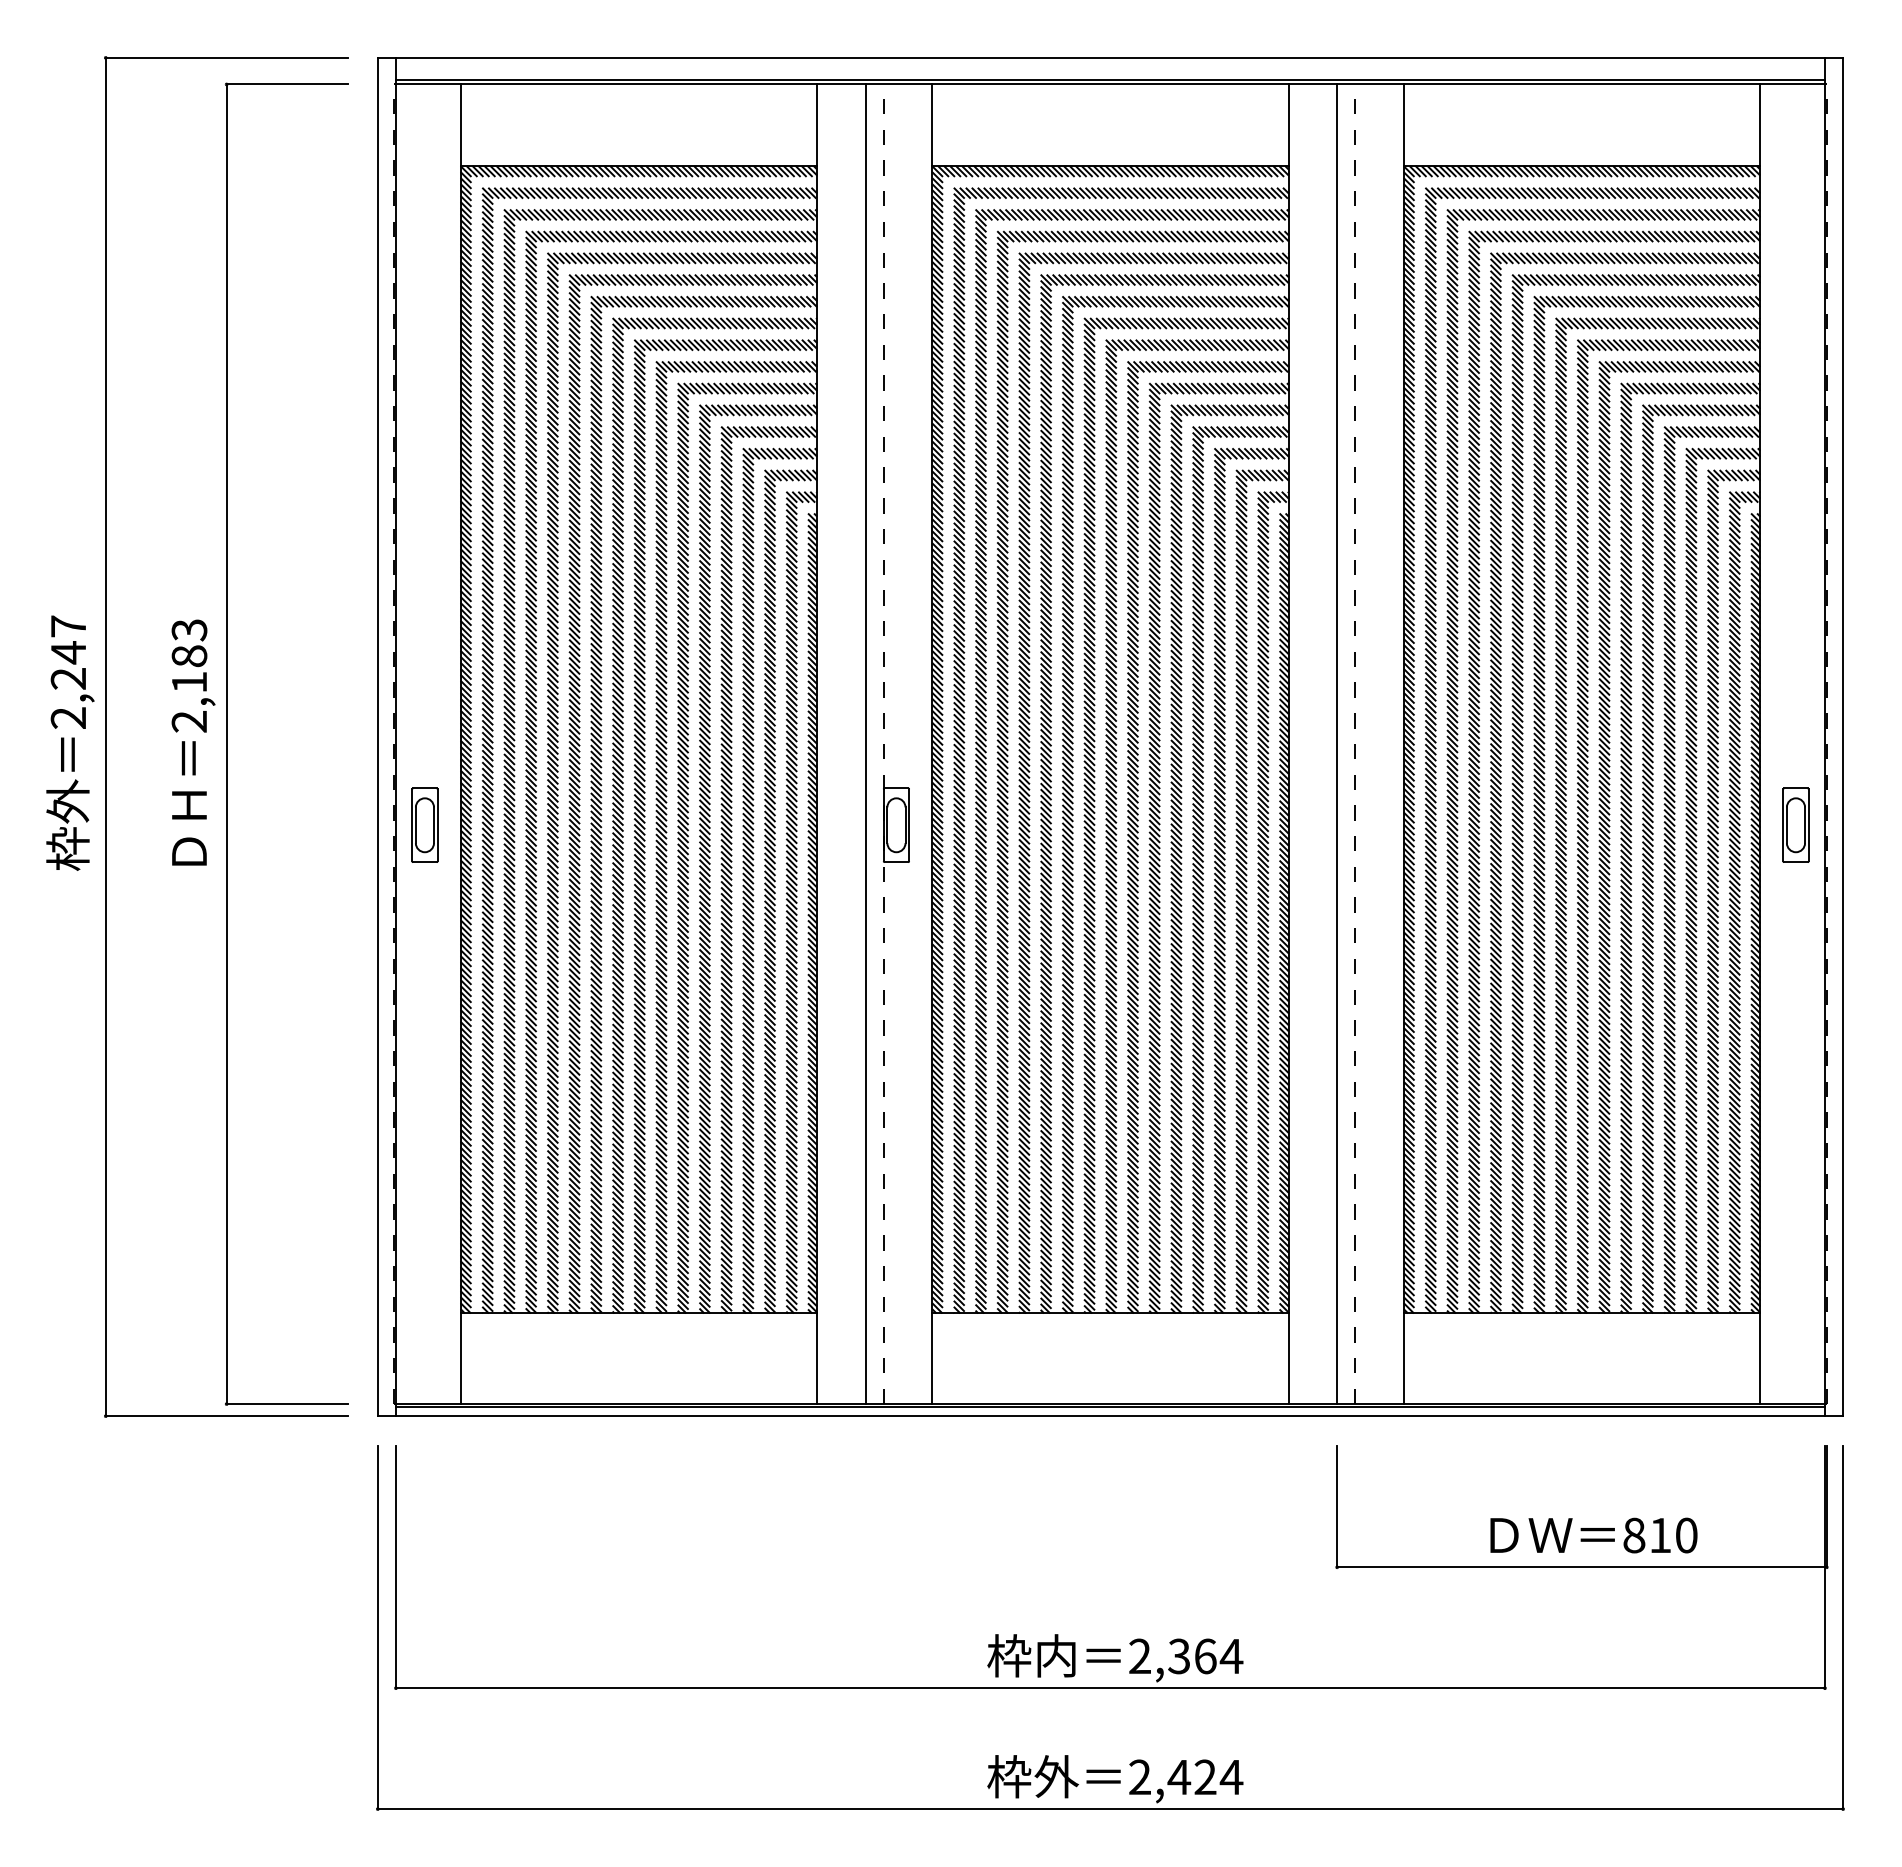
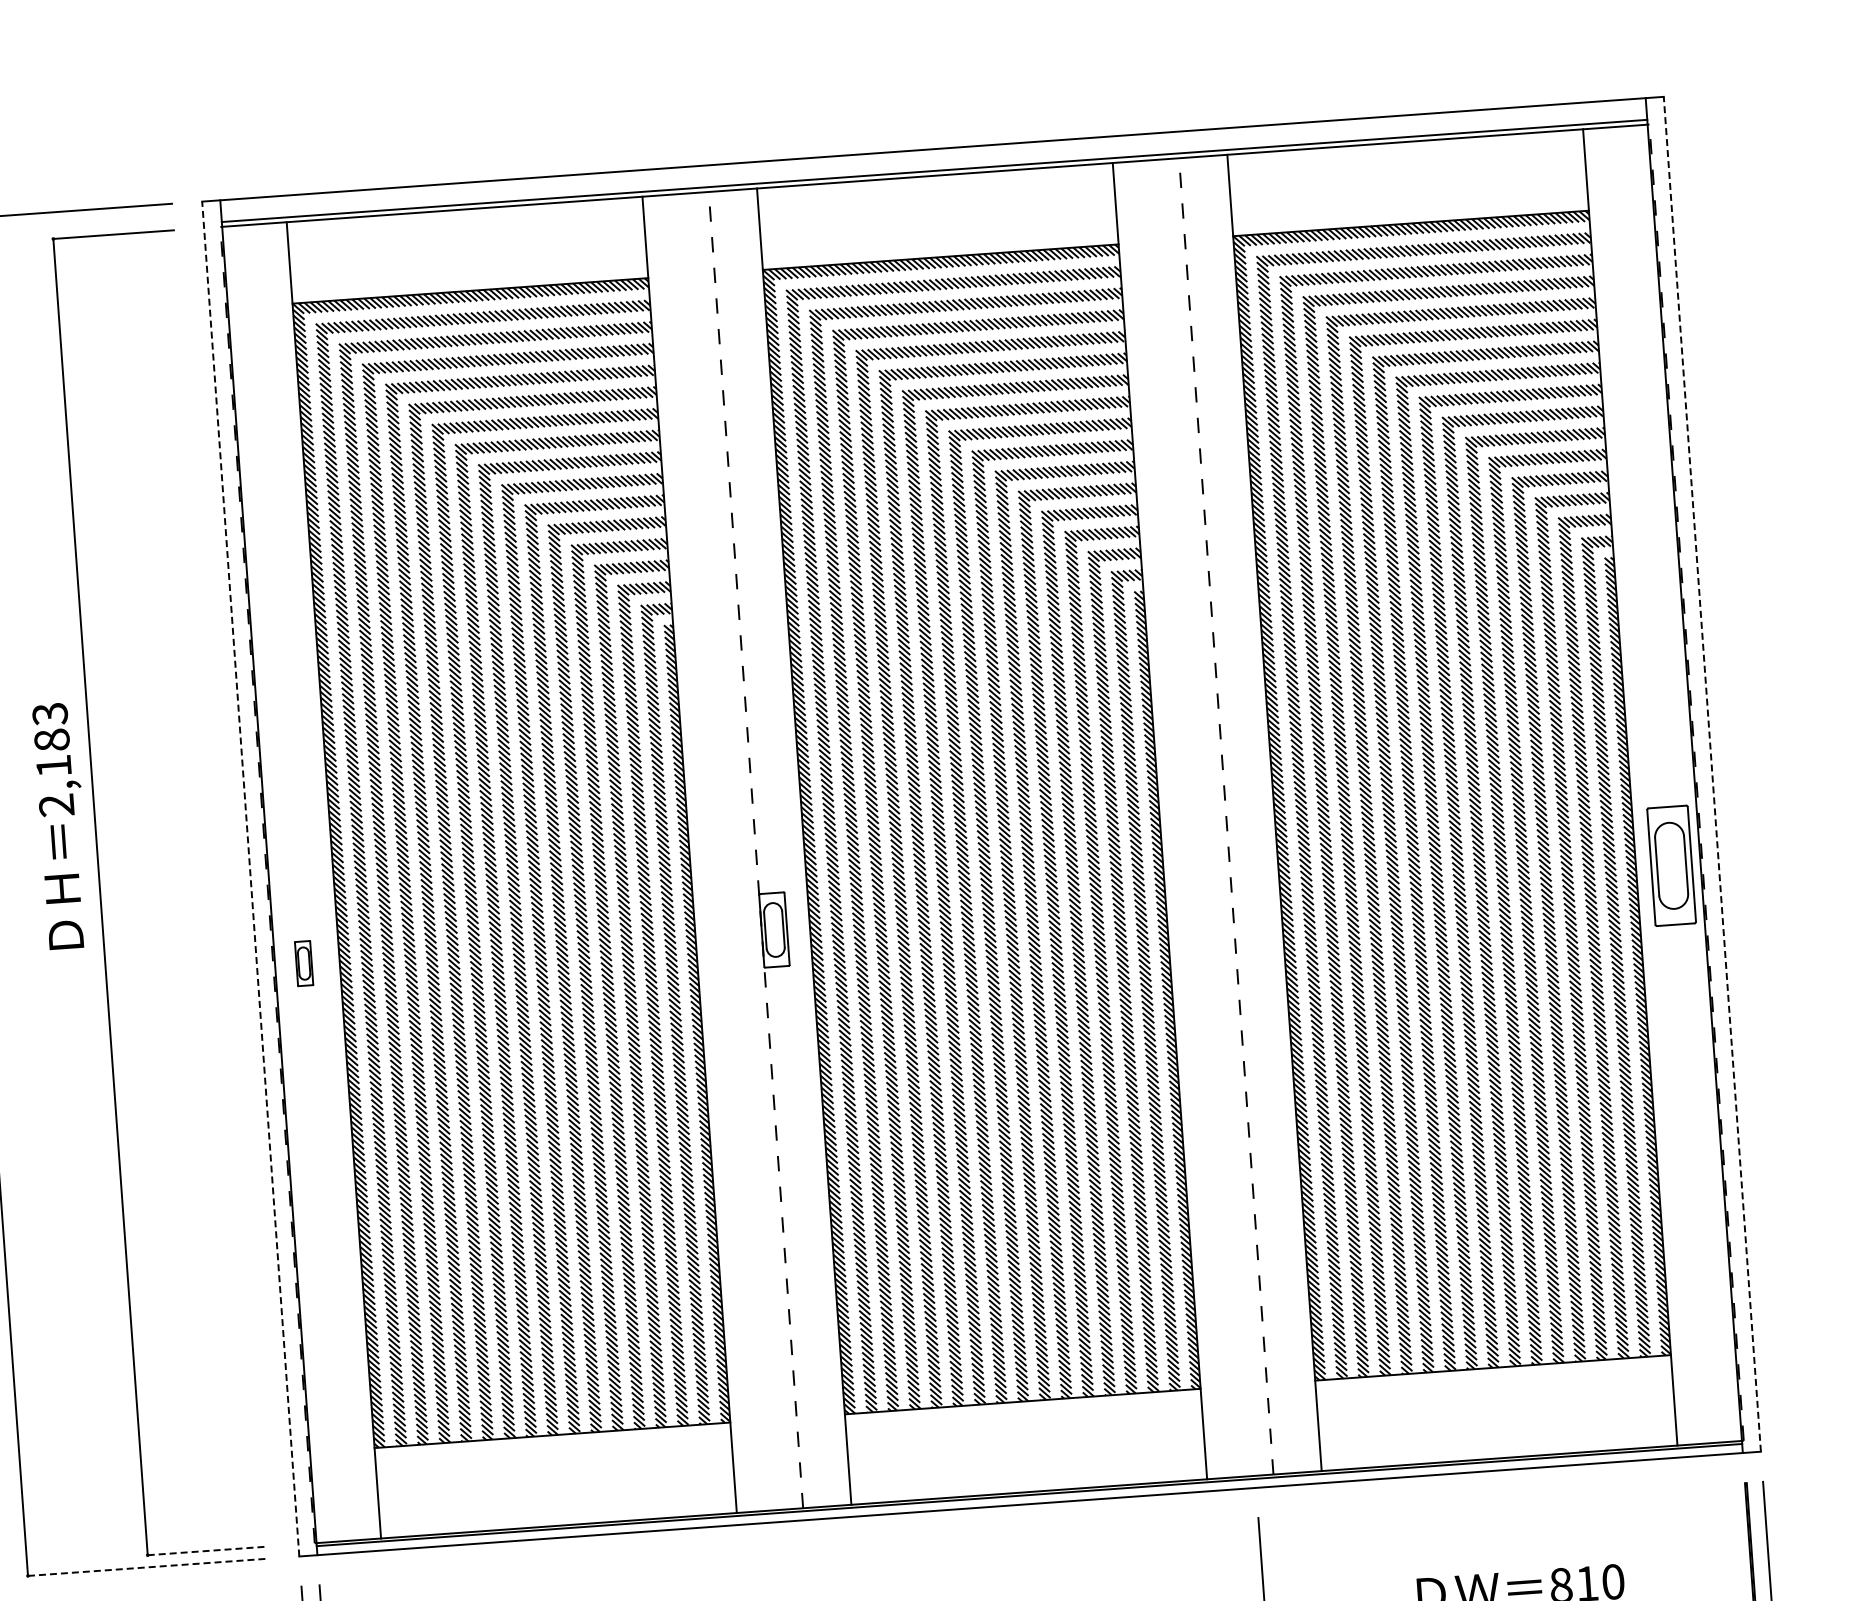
line: (377, 736) -> (250, 878), solid -> dashed
line: (1843, 736) -> (1712, 773), solid -> dashed
text: (193, 742) -> (62, 825), moved
line: (865, 744) -> (737, 851), removed
line: (1337, 744) -> (1208, 817), removed
part: (424, 824) -> (303, 962), size x0.6
part: (1795, 824) -> (1671, 864), size x1.6
line: (287, 1404) -> (208, 1551), solid -> dashed
line: (226, 1416) -> (148, 1567), solid -> dashed

